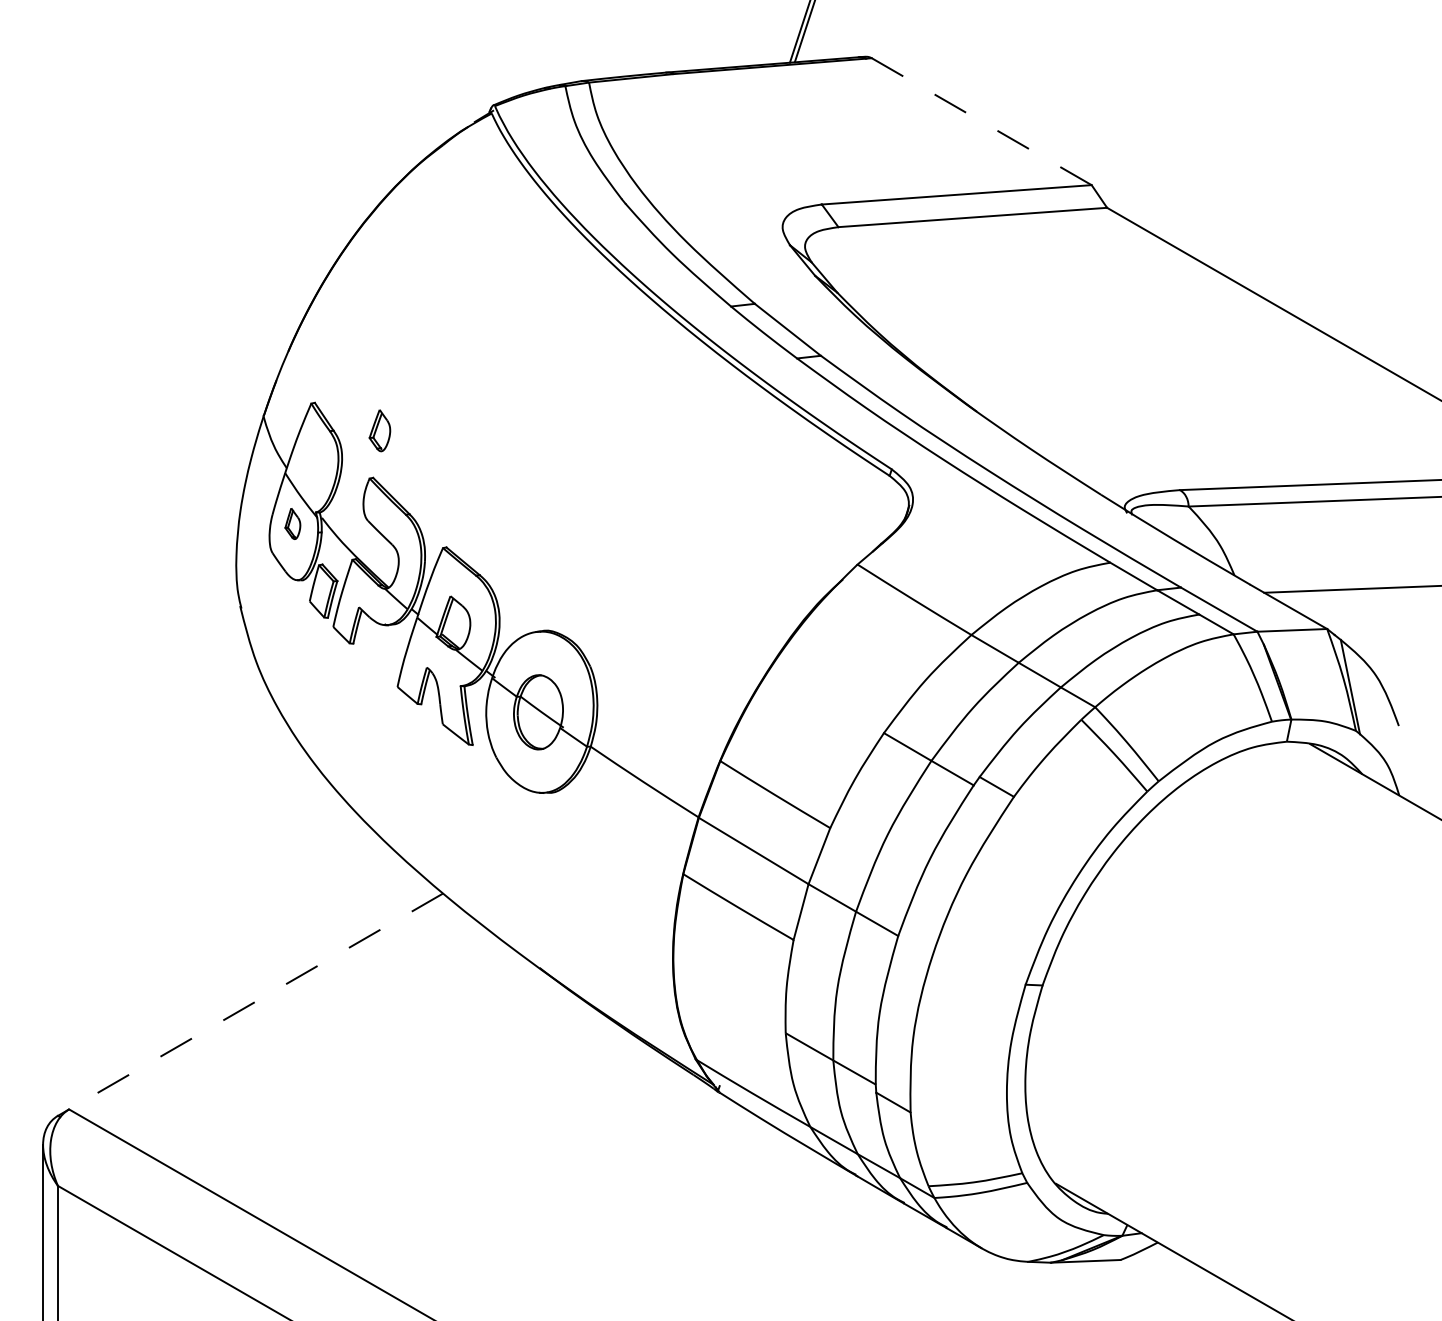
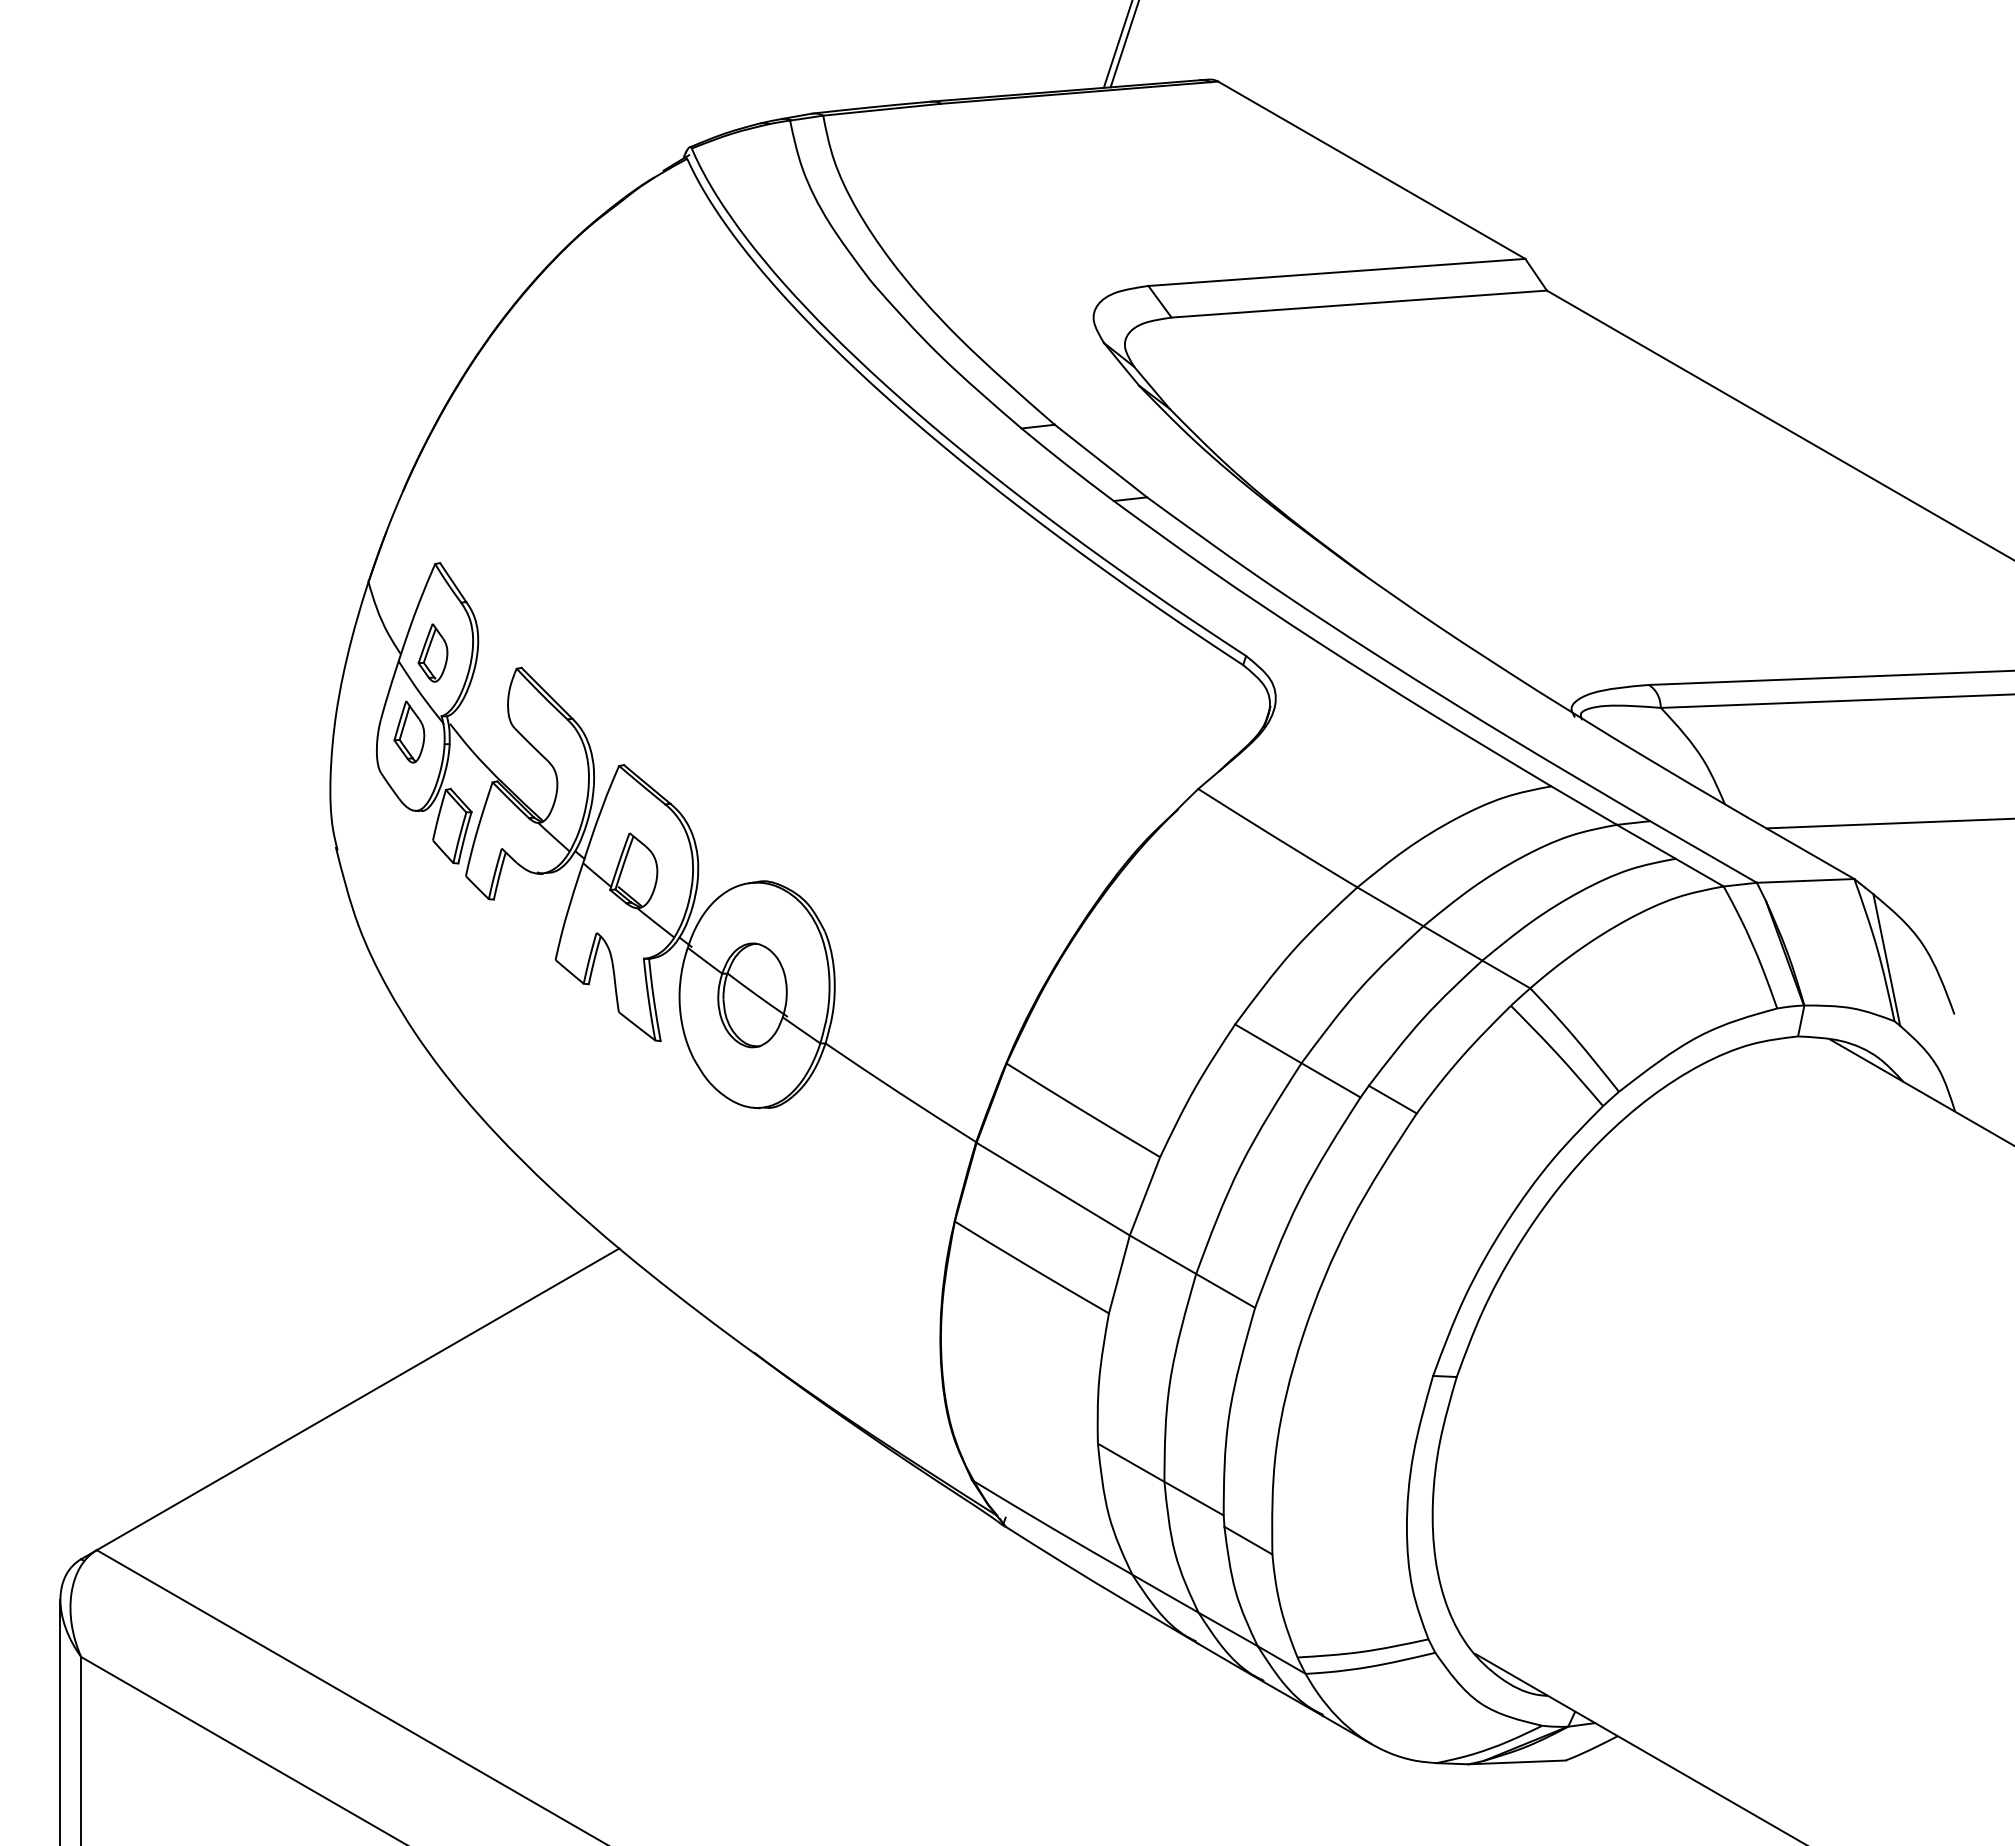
line: (982, 121) -> (1372, 170), dashed -> solid
part: (379, 430) -> (432, 652), moved
part: (292, 523) -> (409, 731), size x1.43
line: (256, 1001) -> (358, 1399), dashed -> solid

